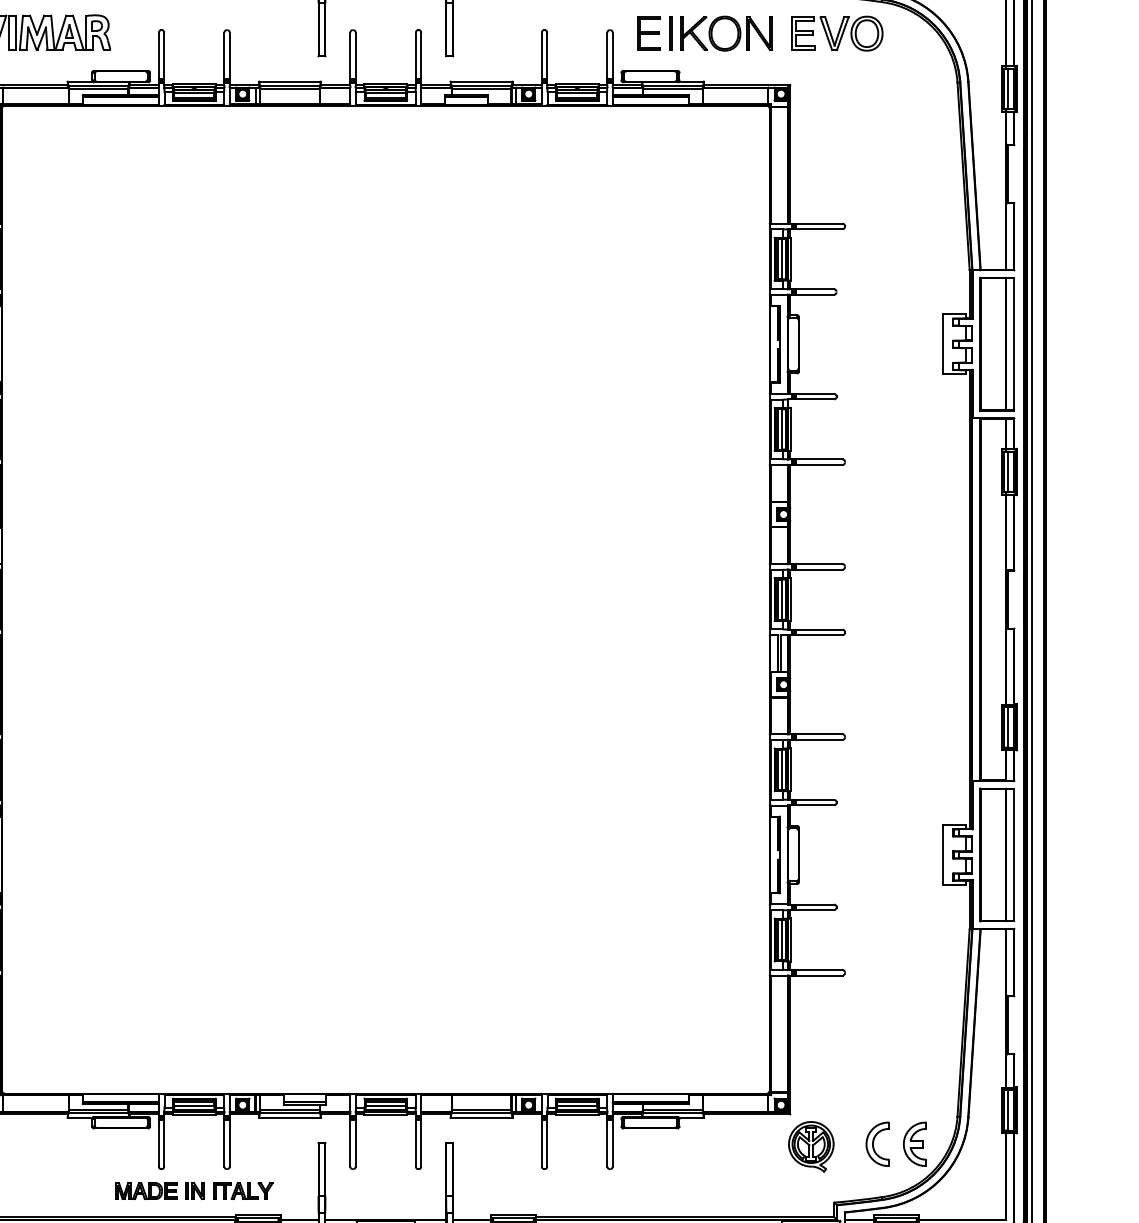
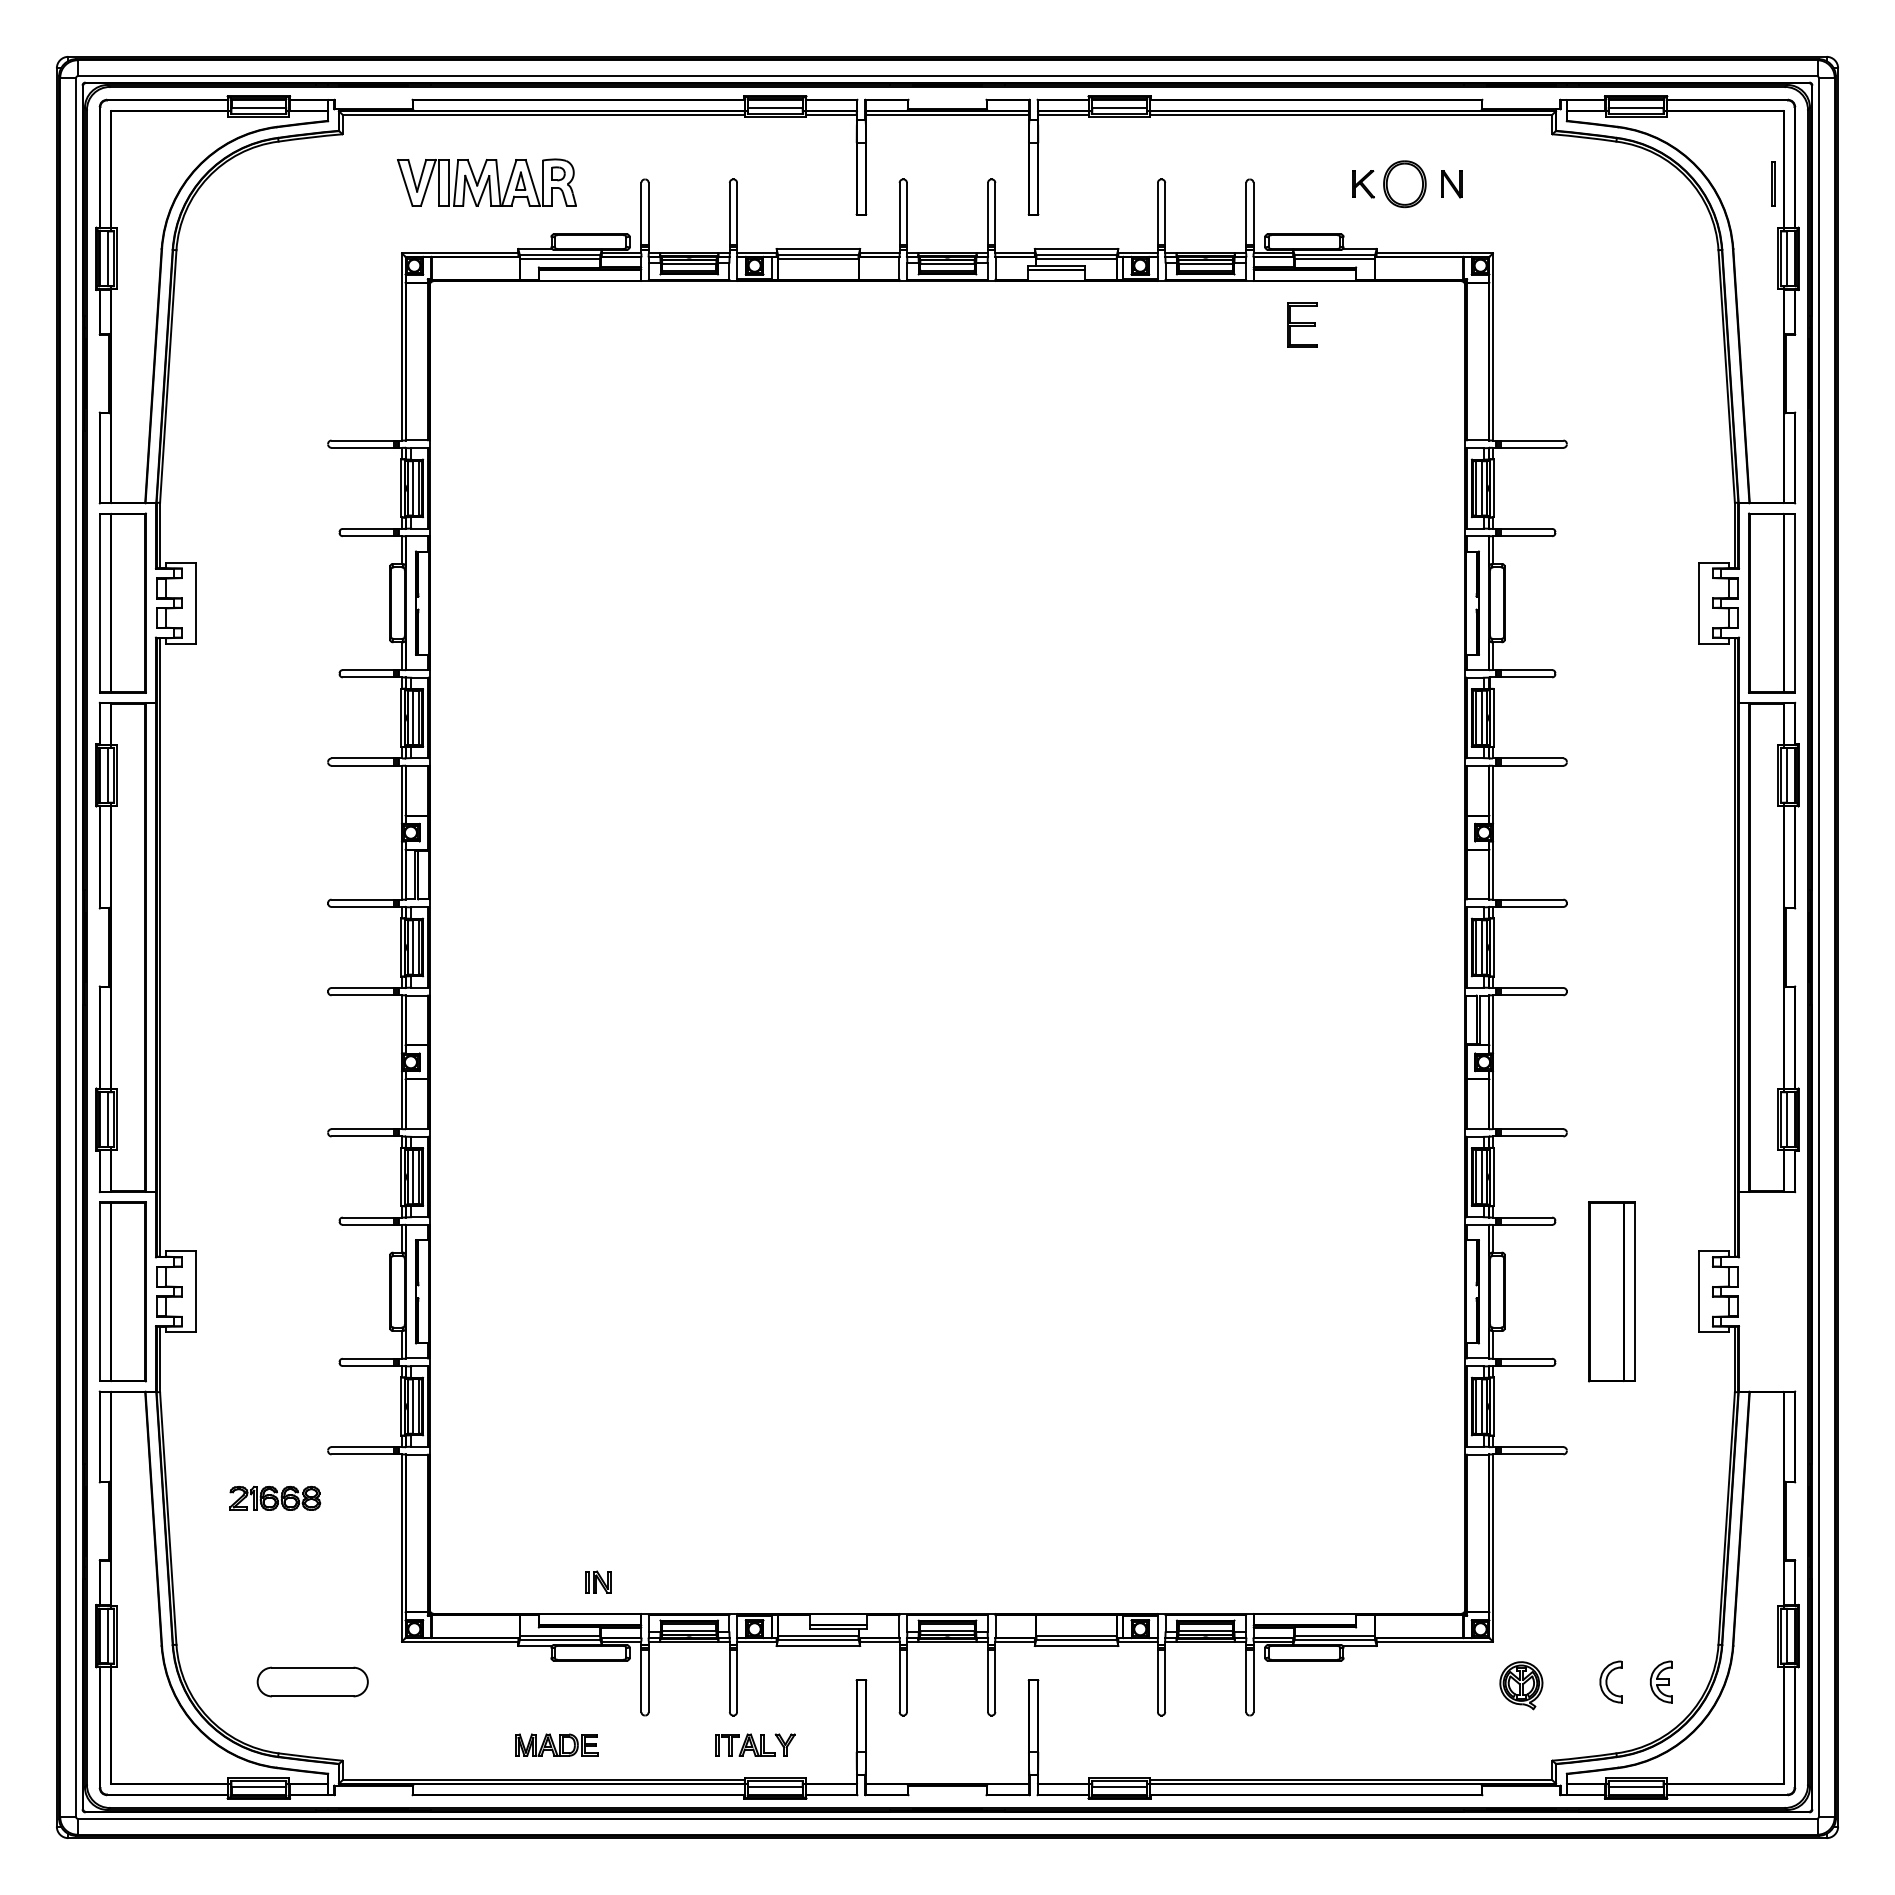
part: (649, 33) -> (1302, 324), moved
line: (669, 33) -> (1772, 183), moved
part: (694, 33) -> (1363, 184), size x0.6
part: (759, 33) -> (1451, 184), size x0.6
part: (837, 33) -> (1556, 184), removed
part: (996, 854) -> (1611, 1291), moved
part: (877, 1143) -> (1610, 1681), size x0.7
part: (915, 1143) -> (1661, 1681), size x0.7
part: (811, 1146) -> (1521, 1685), size x0.7
part: (146, 1190) -> (556, 1744), moved
part: (195, 1190) -> (598, 1581), moved

